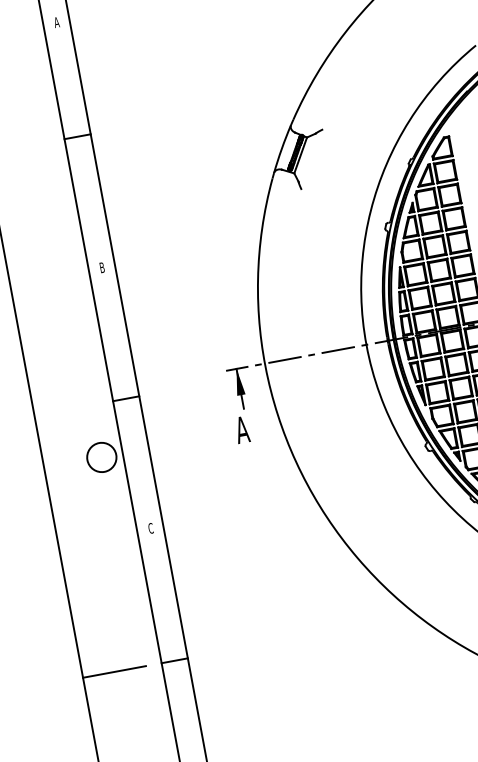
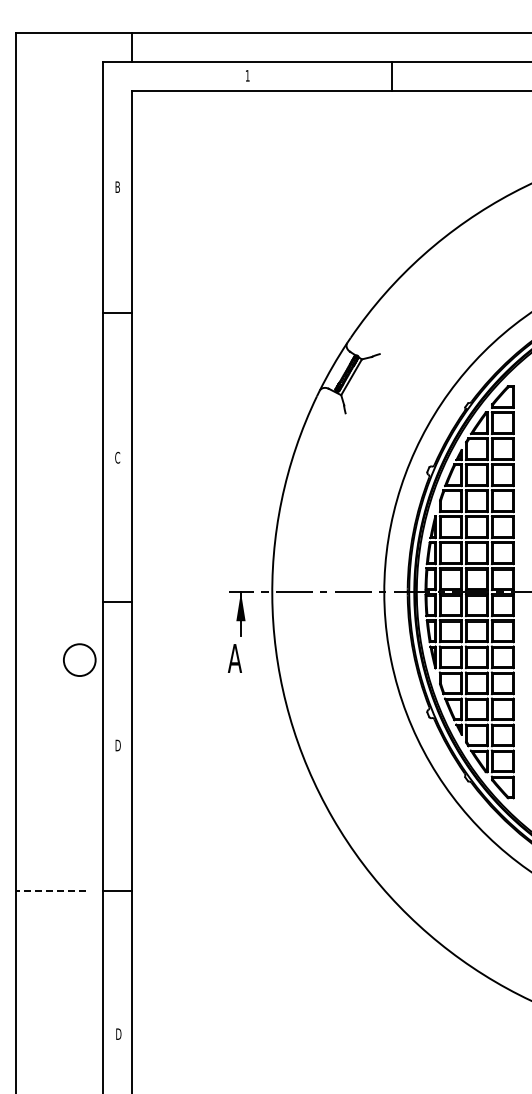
text: (56, 21) -> (117, 186), A -> B
text: (102, 267) -> (117, 457), B -> C
text: (150, 528) -> (117, 745), C -> D
line: (114, 672) -> (50, 891), solid -> dashed

